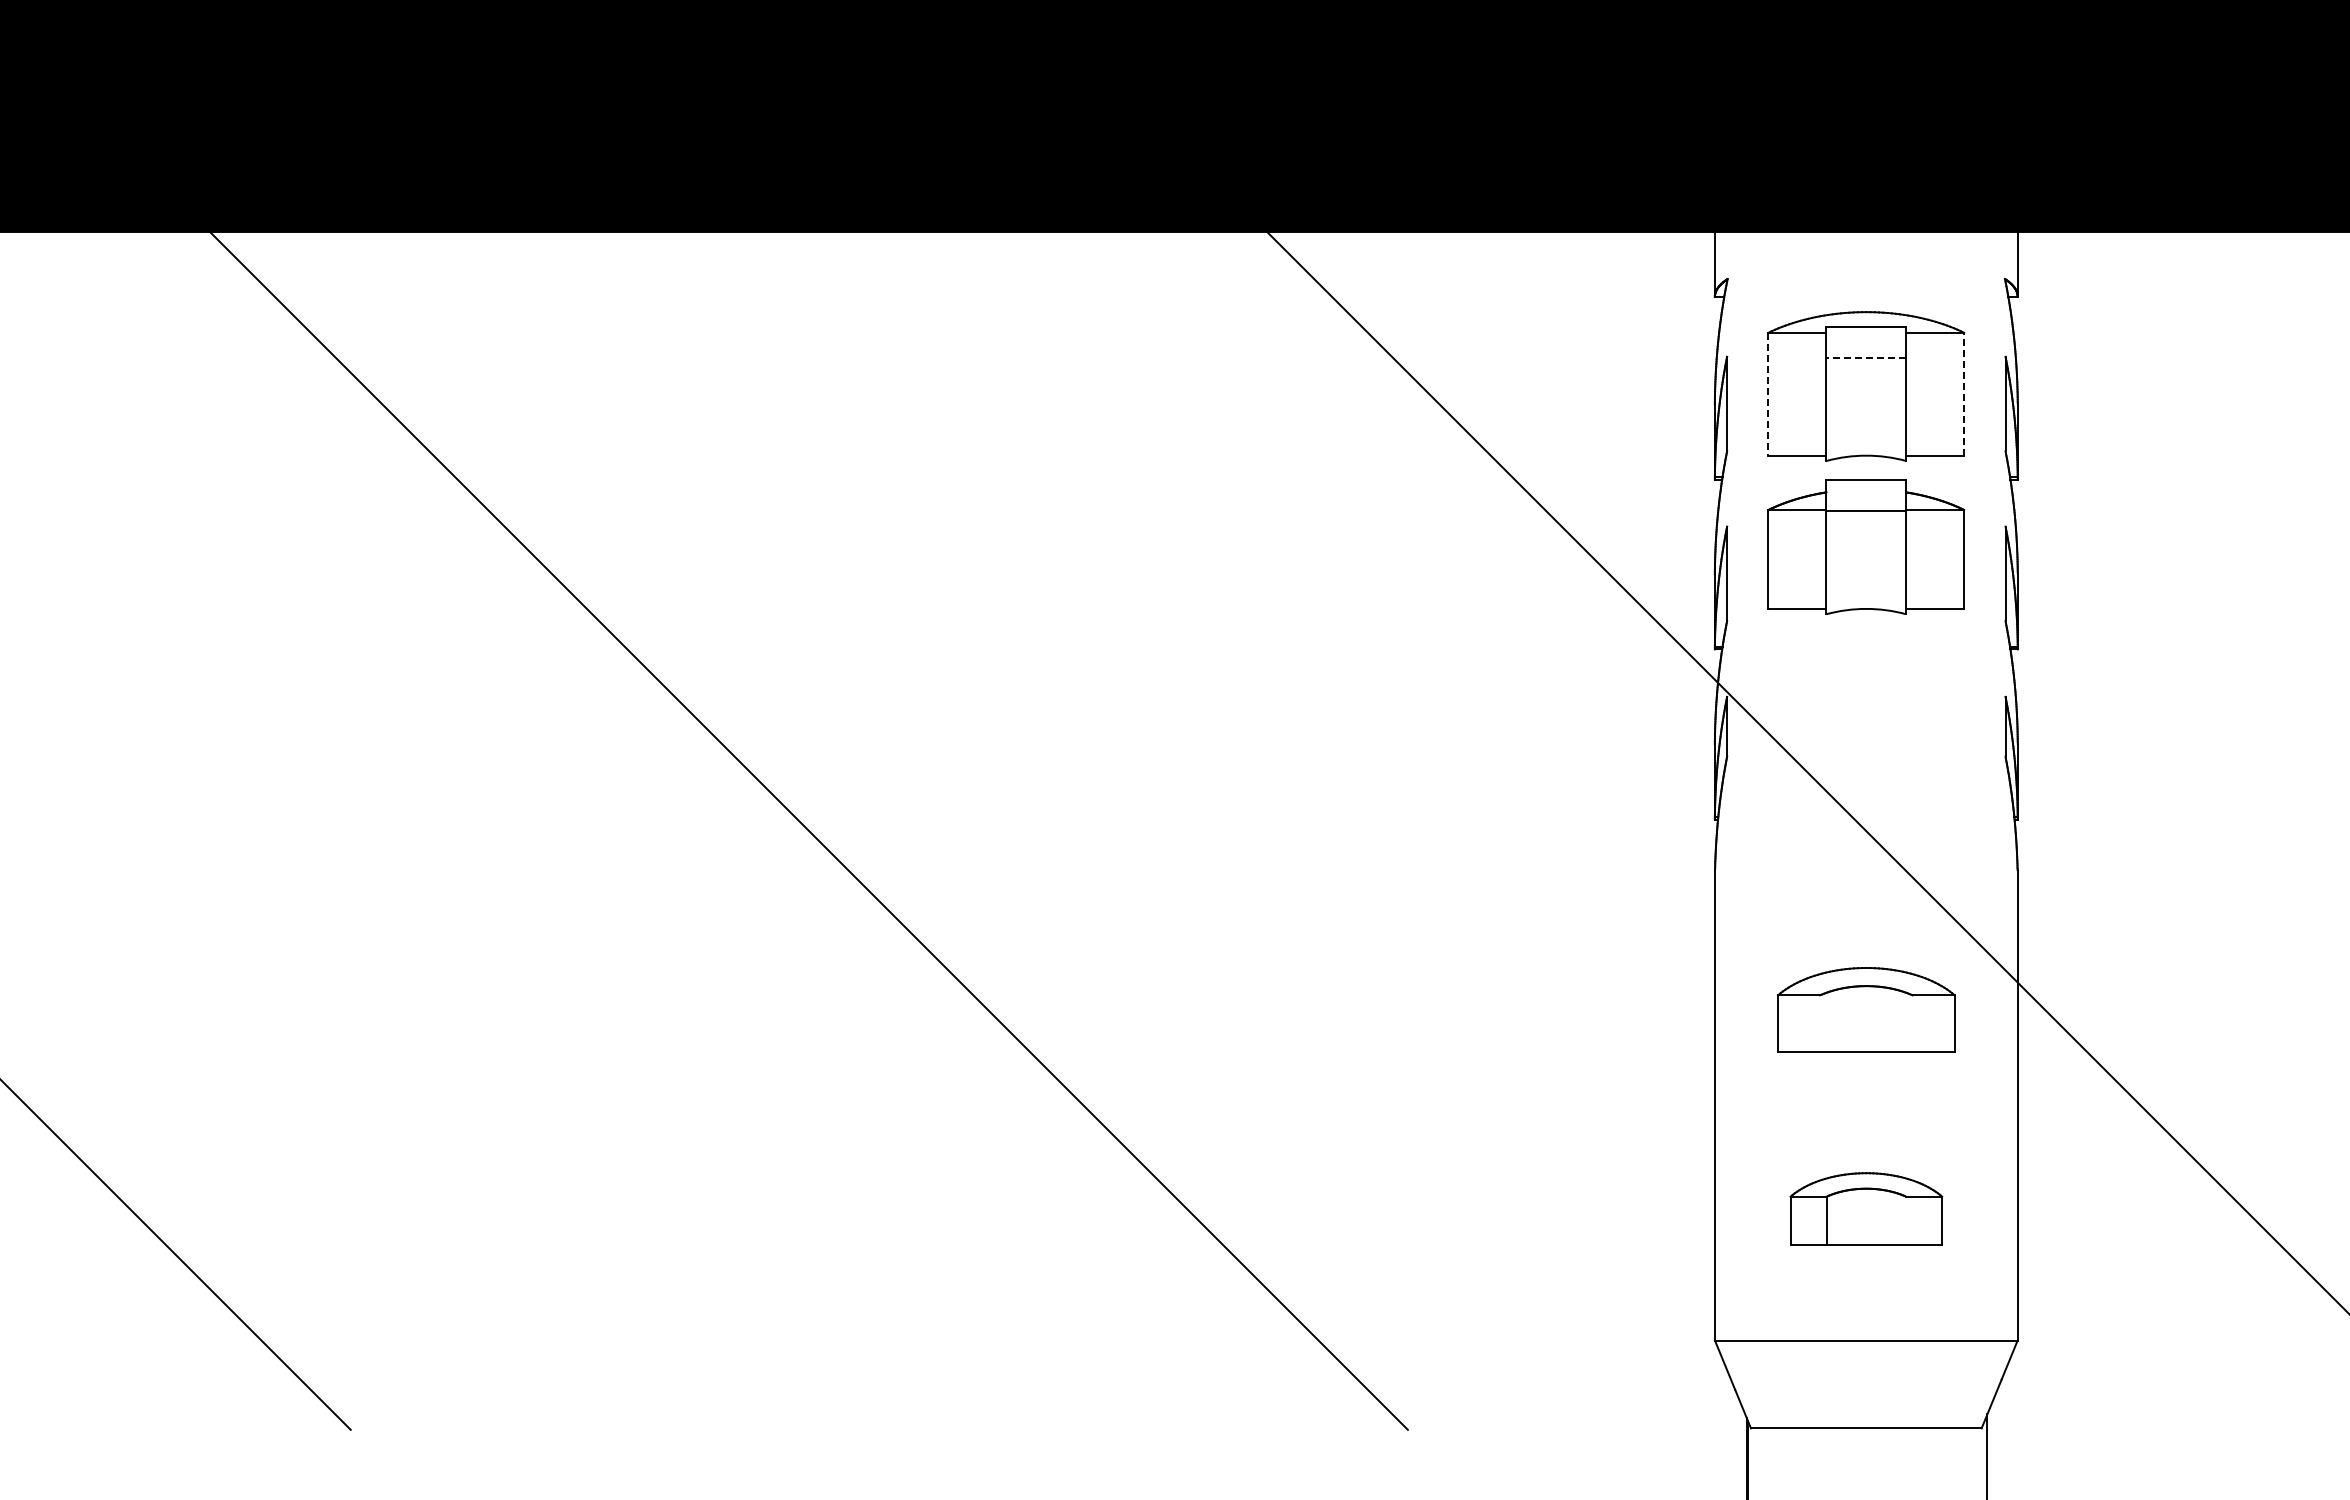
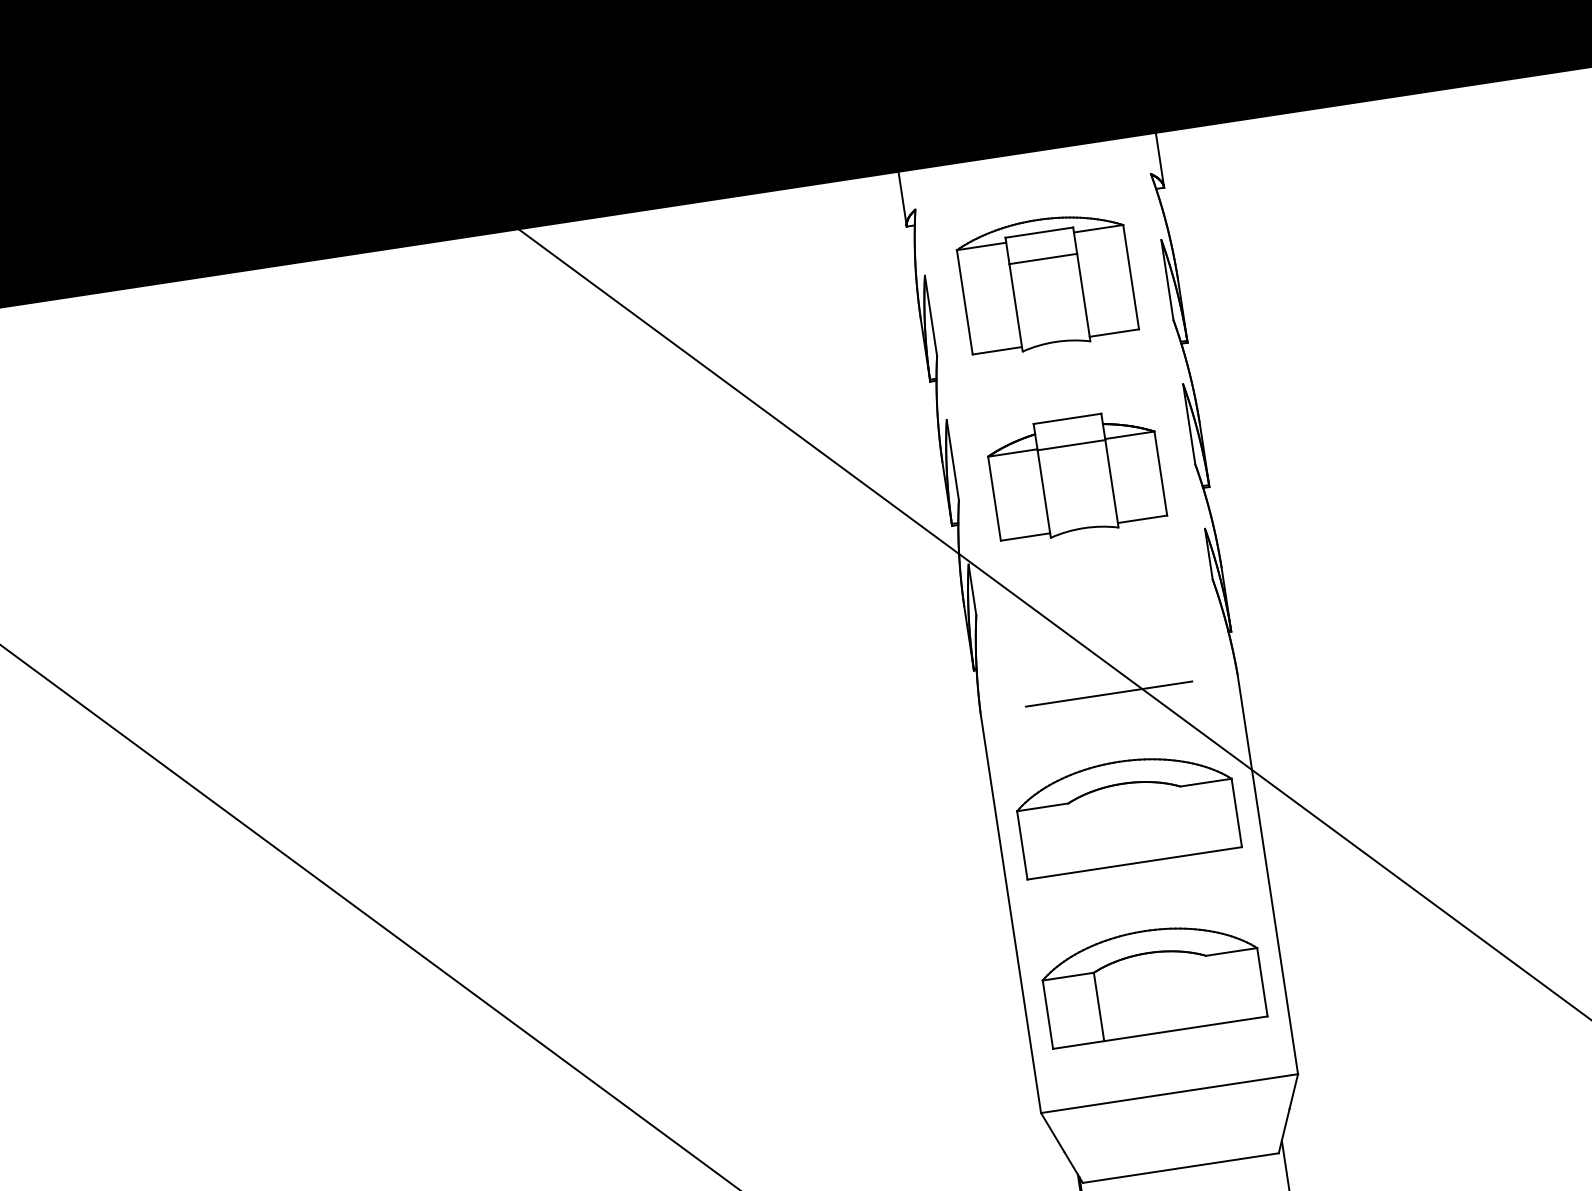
line: (1866, 357) -> (1043, 258), dashed -> solid
line: (1964, 393) -> (1131, 276), dashed -> solid
line: (1768, 394) -> (964, 302), dashed -> solid
part: (1866, 546) -> (1076, 475), moved
line: (1866, 870) -> (1109, 694), added
part: (1866, 1009) -> (1127, 812), size x1.43
part: (1866, 1208) -> (1152, 981), size x1.67

